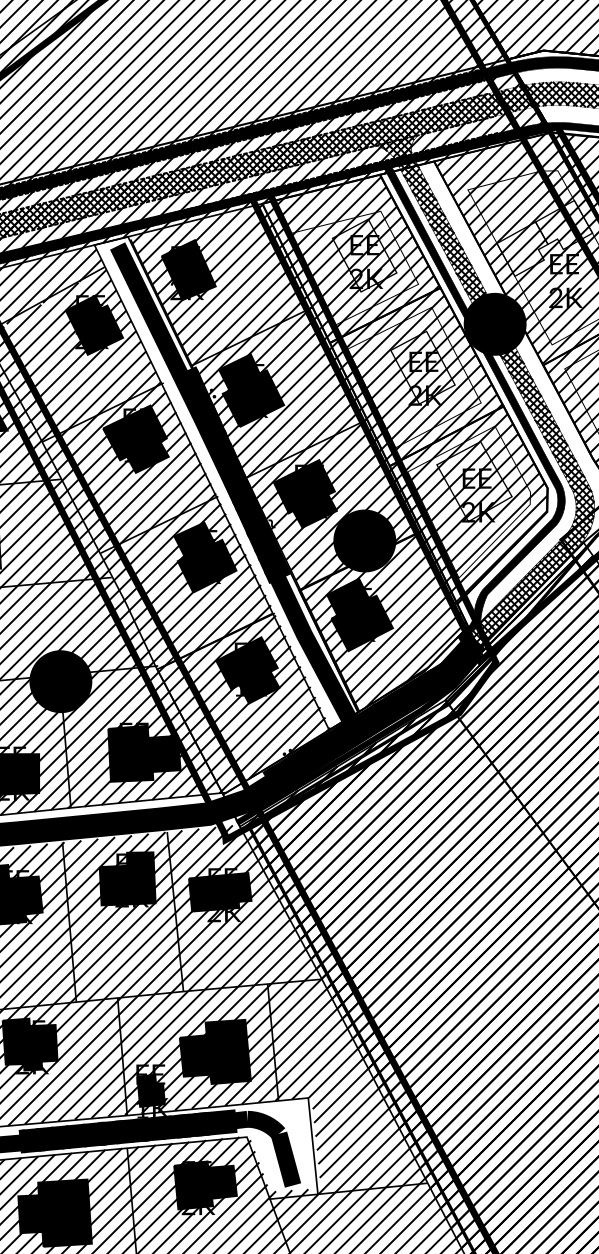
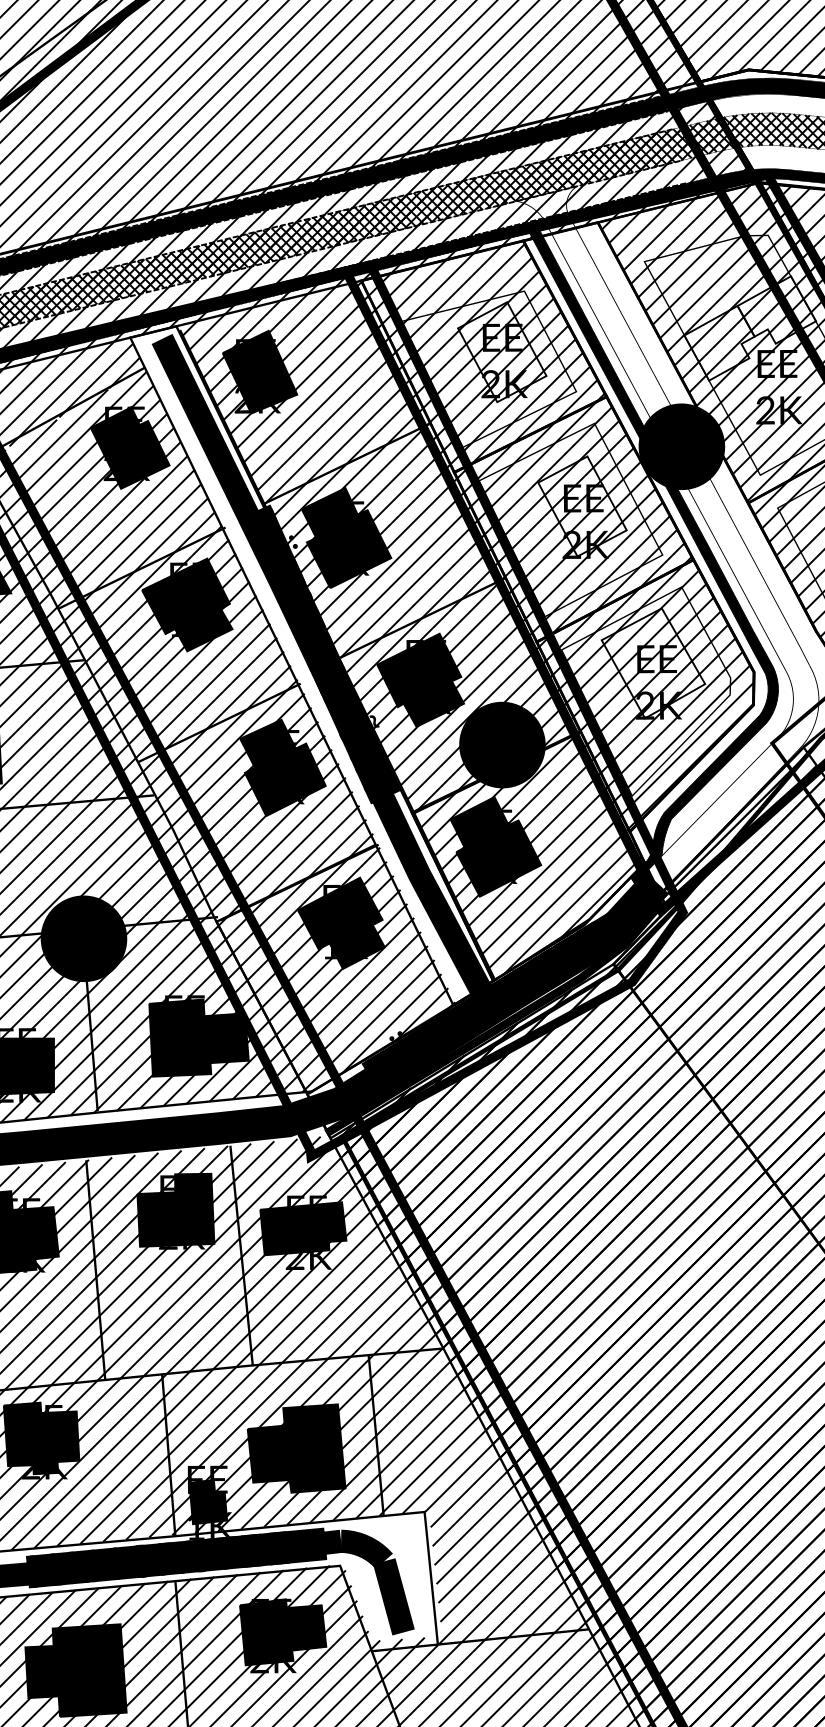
hatch: (486, 391) -> (670, 539), removed

